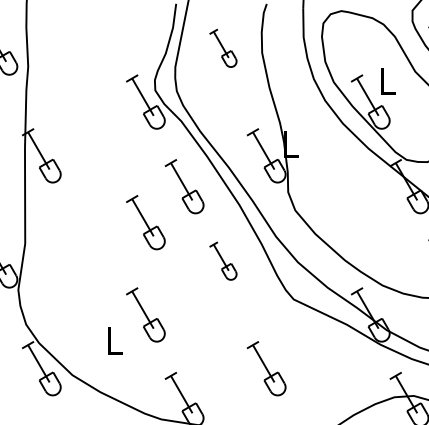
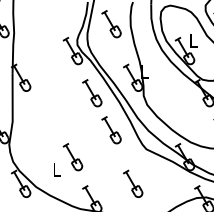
part: (223, 48) -> (111, 24), size x1.43
part: (145, 223) -> (72, 111), removed
part: (223, 261) -> (111, 130), size x1.43

